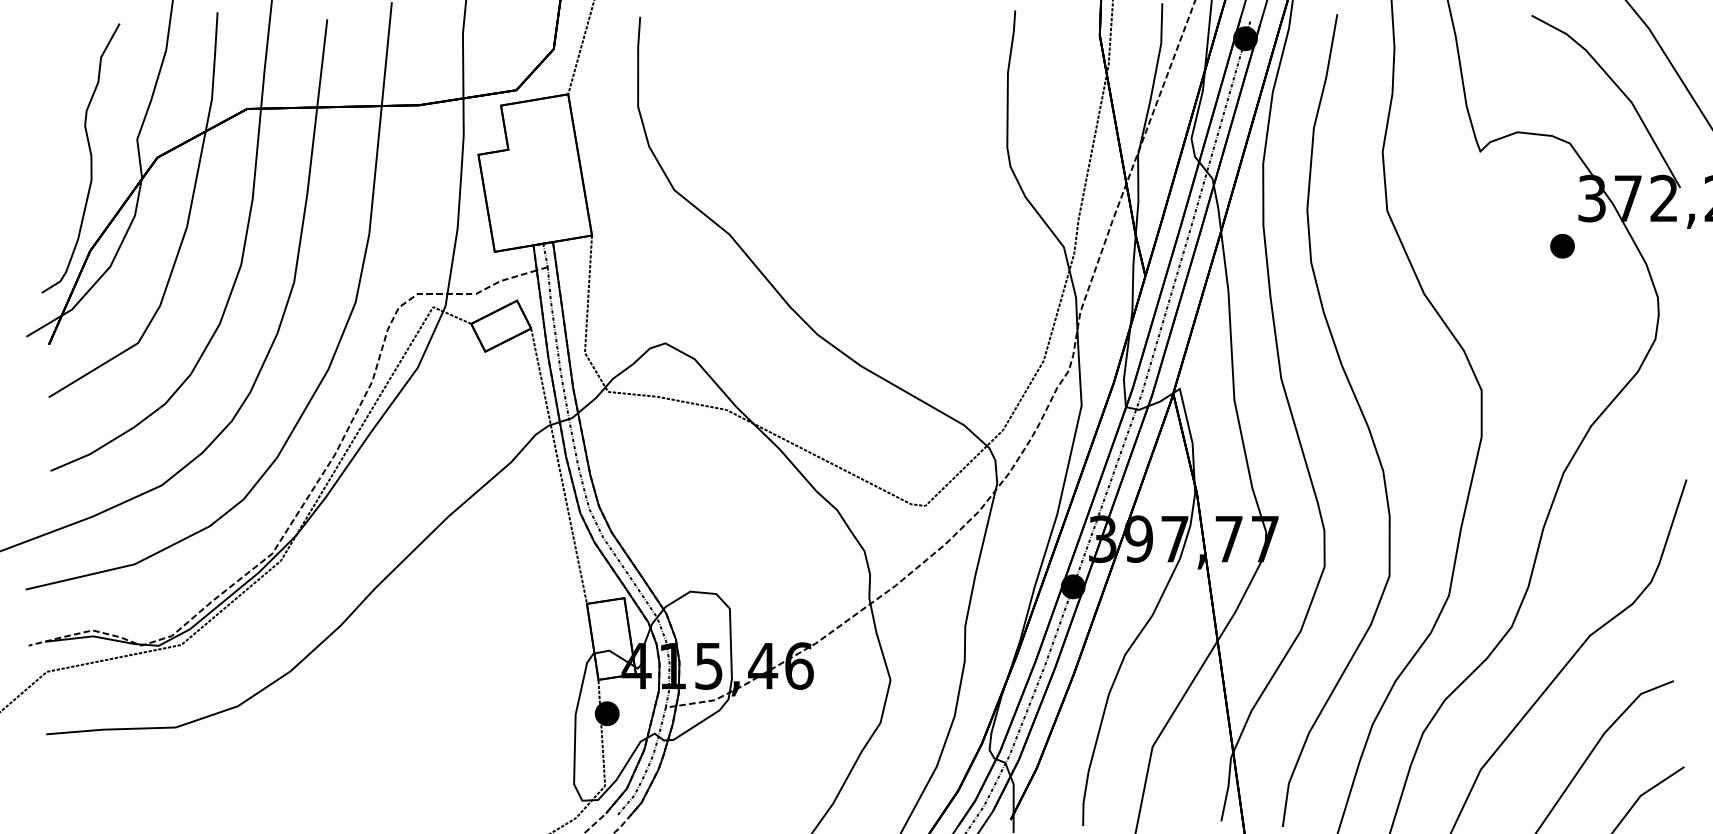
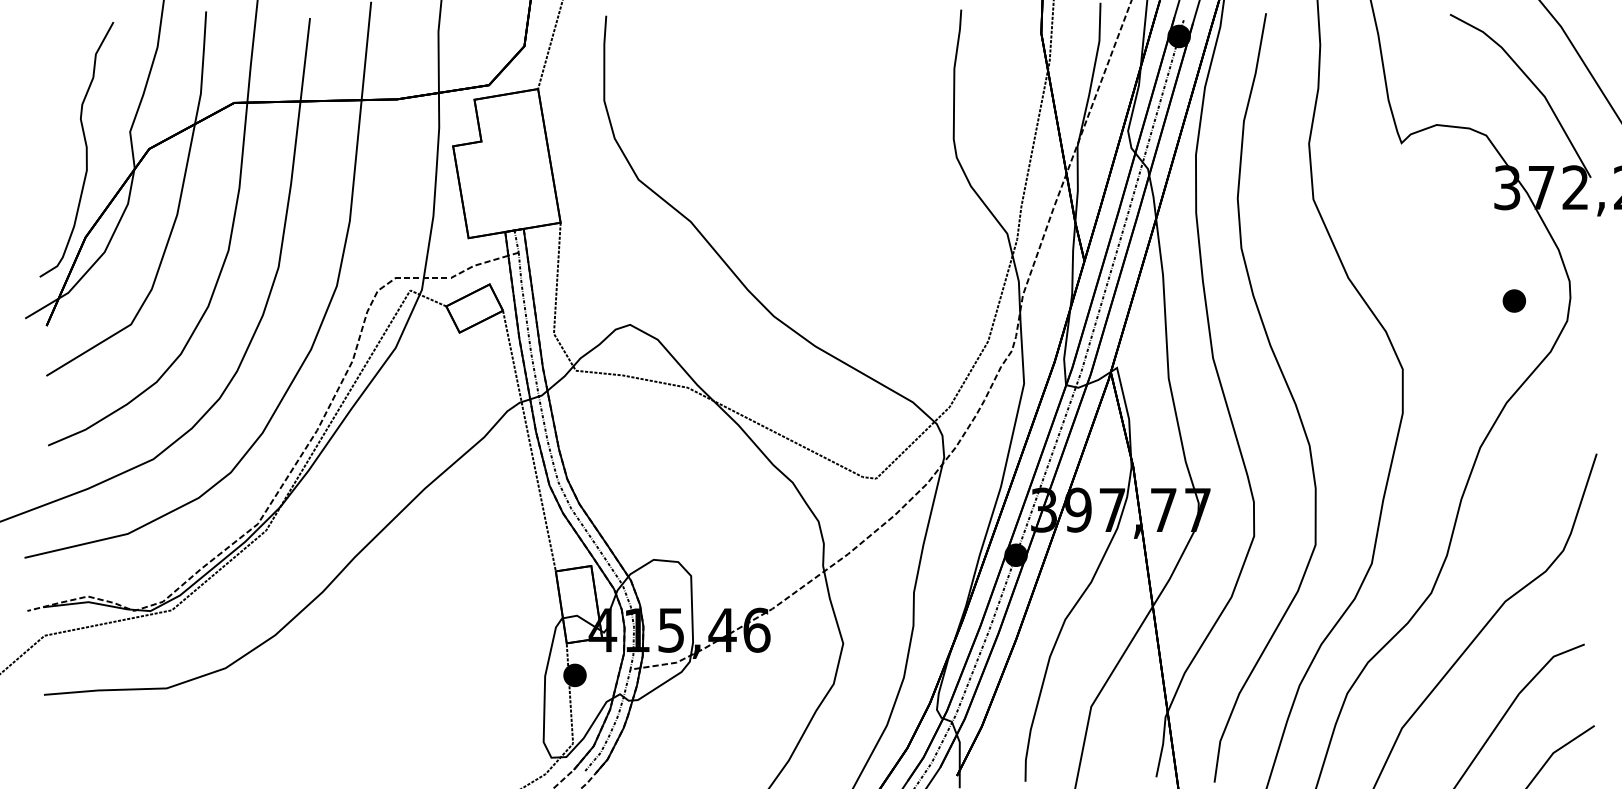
part: (1562, 246) -> (1514, 301), moved

